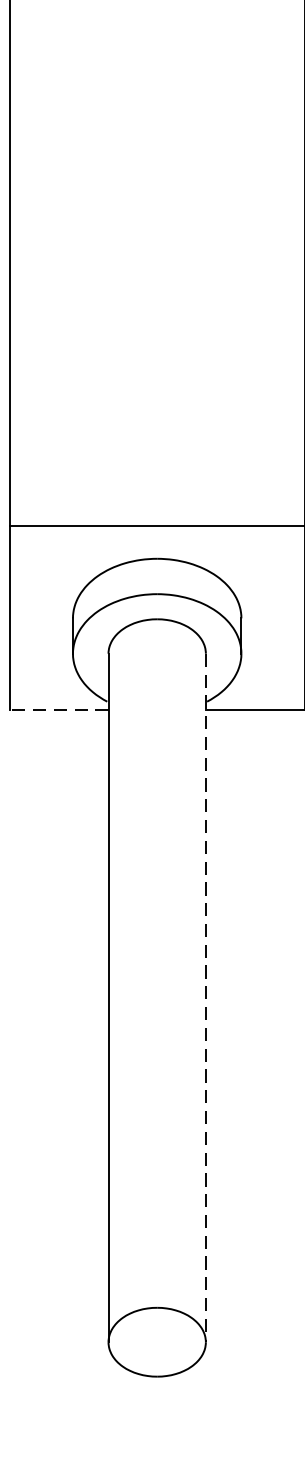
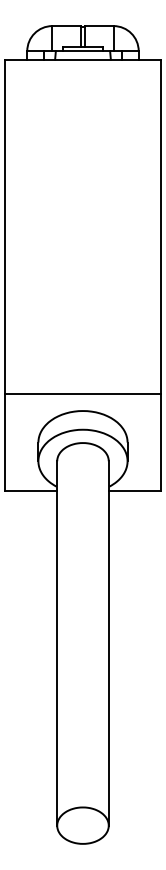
line: (58, 710) -> (30, 491), dashed -> solid
line: (205, 998) -> (108, 643), dashed -> solid

